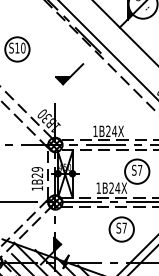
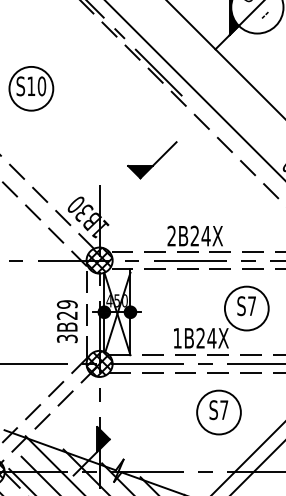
part: (69, 74) -> (151, 160), moved
text: (95, 130) -> (171, 234), 1B24X -> 2B24X
text: (37, 188) -> (67, 338), 1B29 -> 3B29

